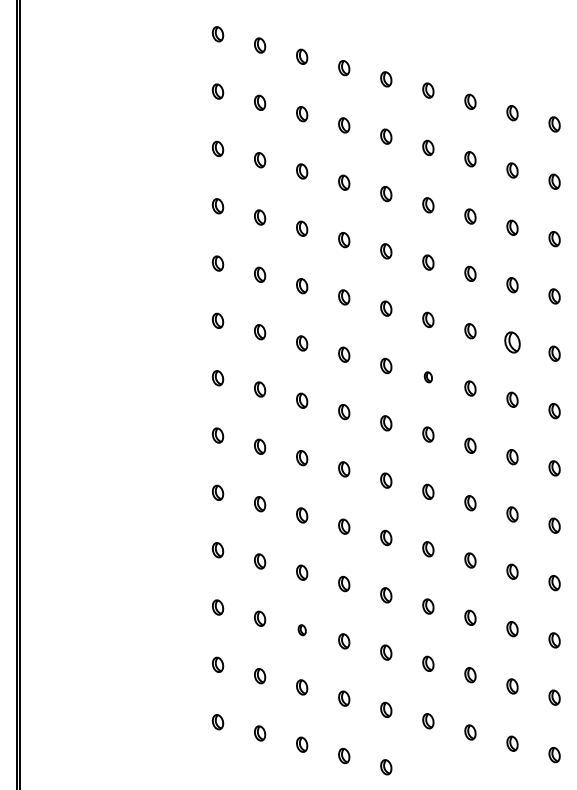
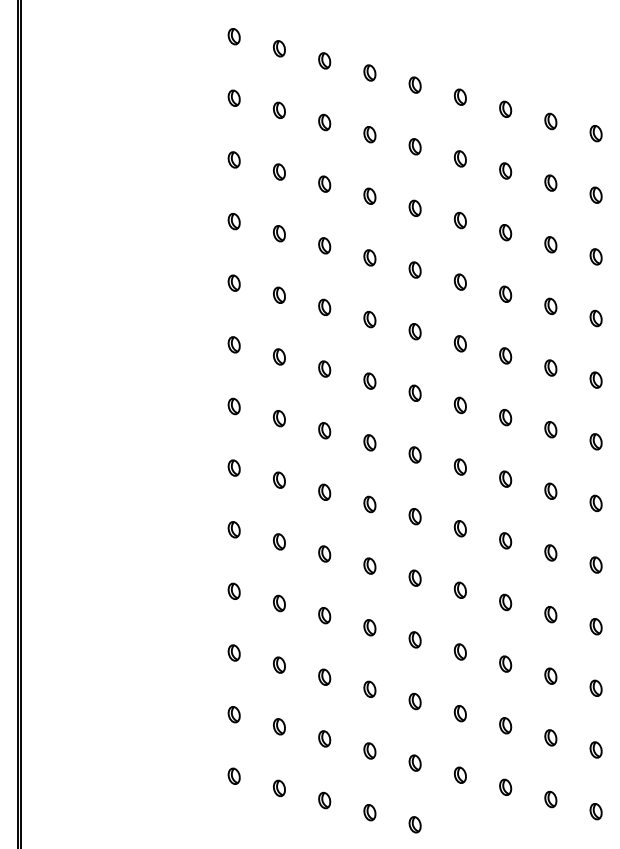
part: (512, 342) -> (550, 368), size x0.71
part: (428, 377) -> (460, 405), size x1.43
part: (302, 630) -> (325, 677), size x1.43

